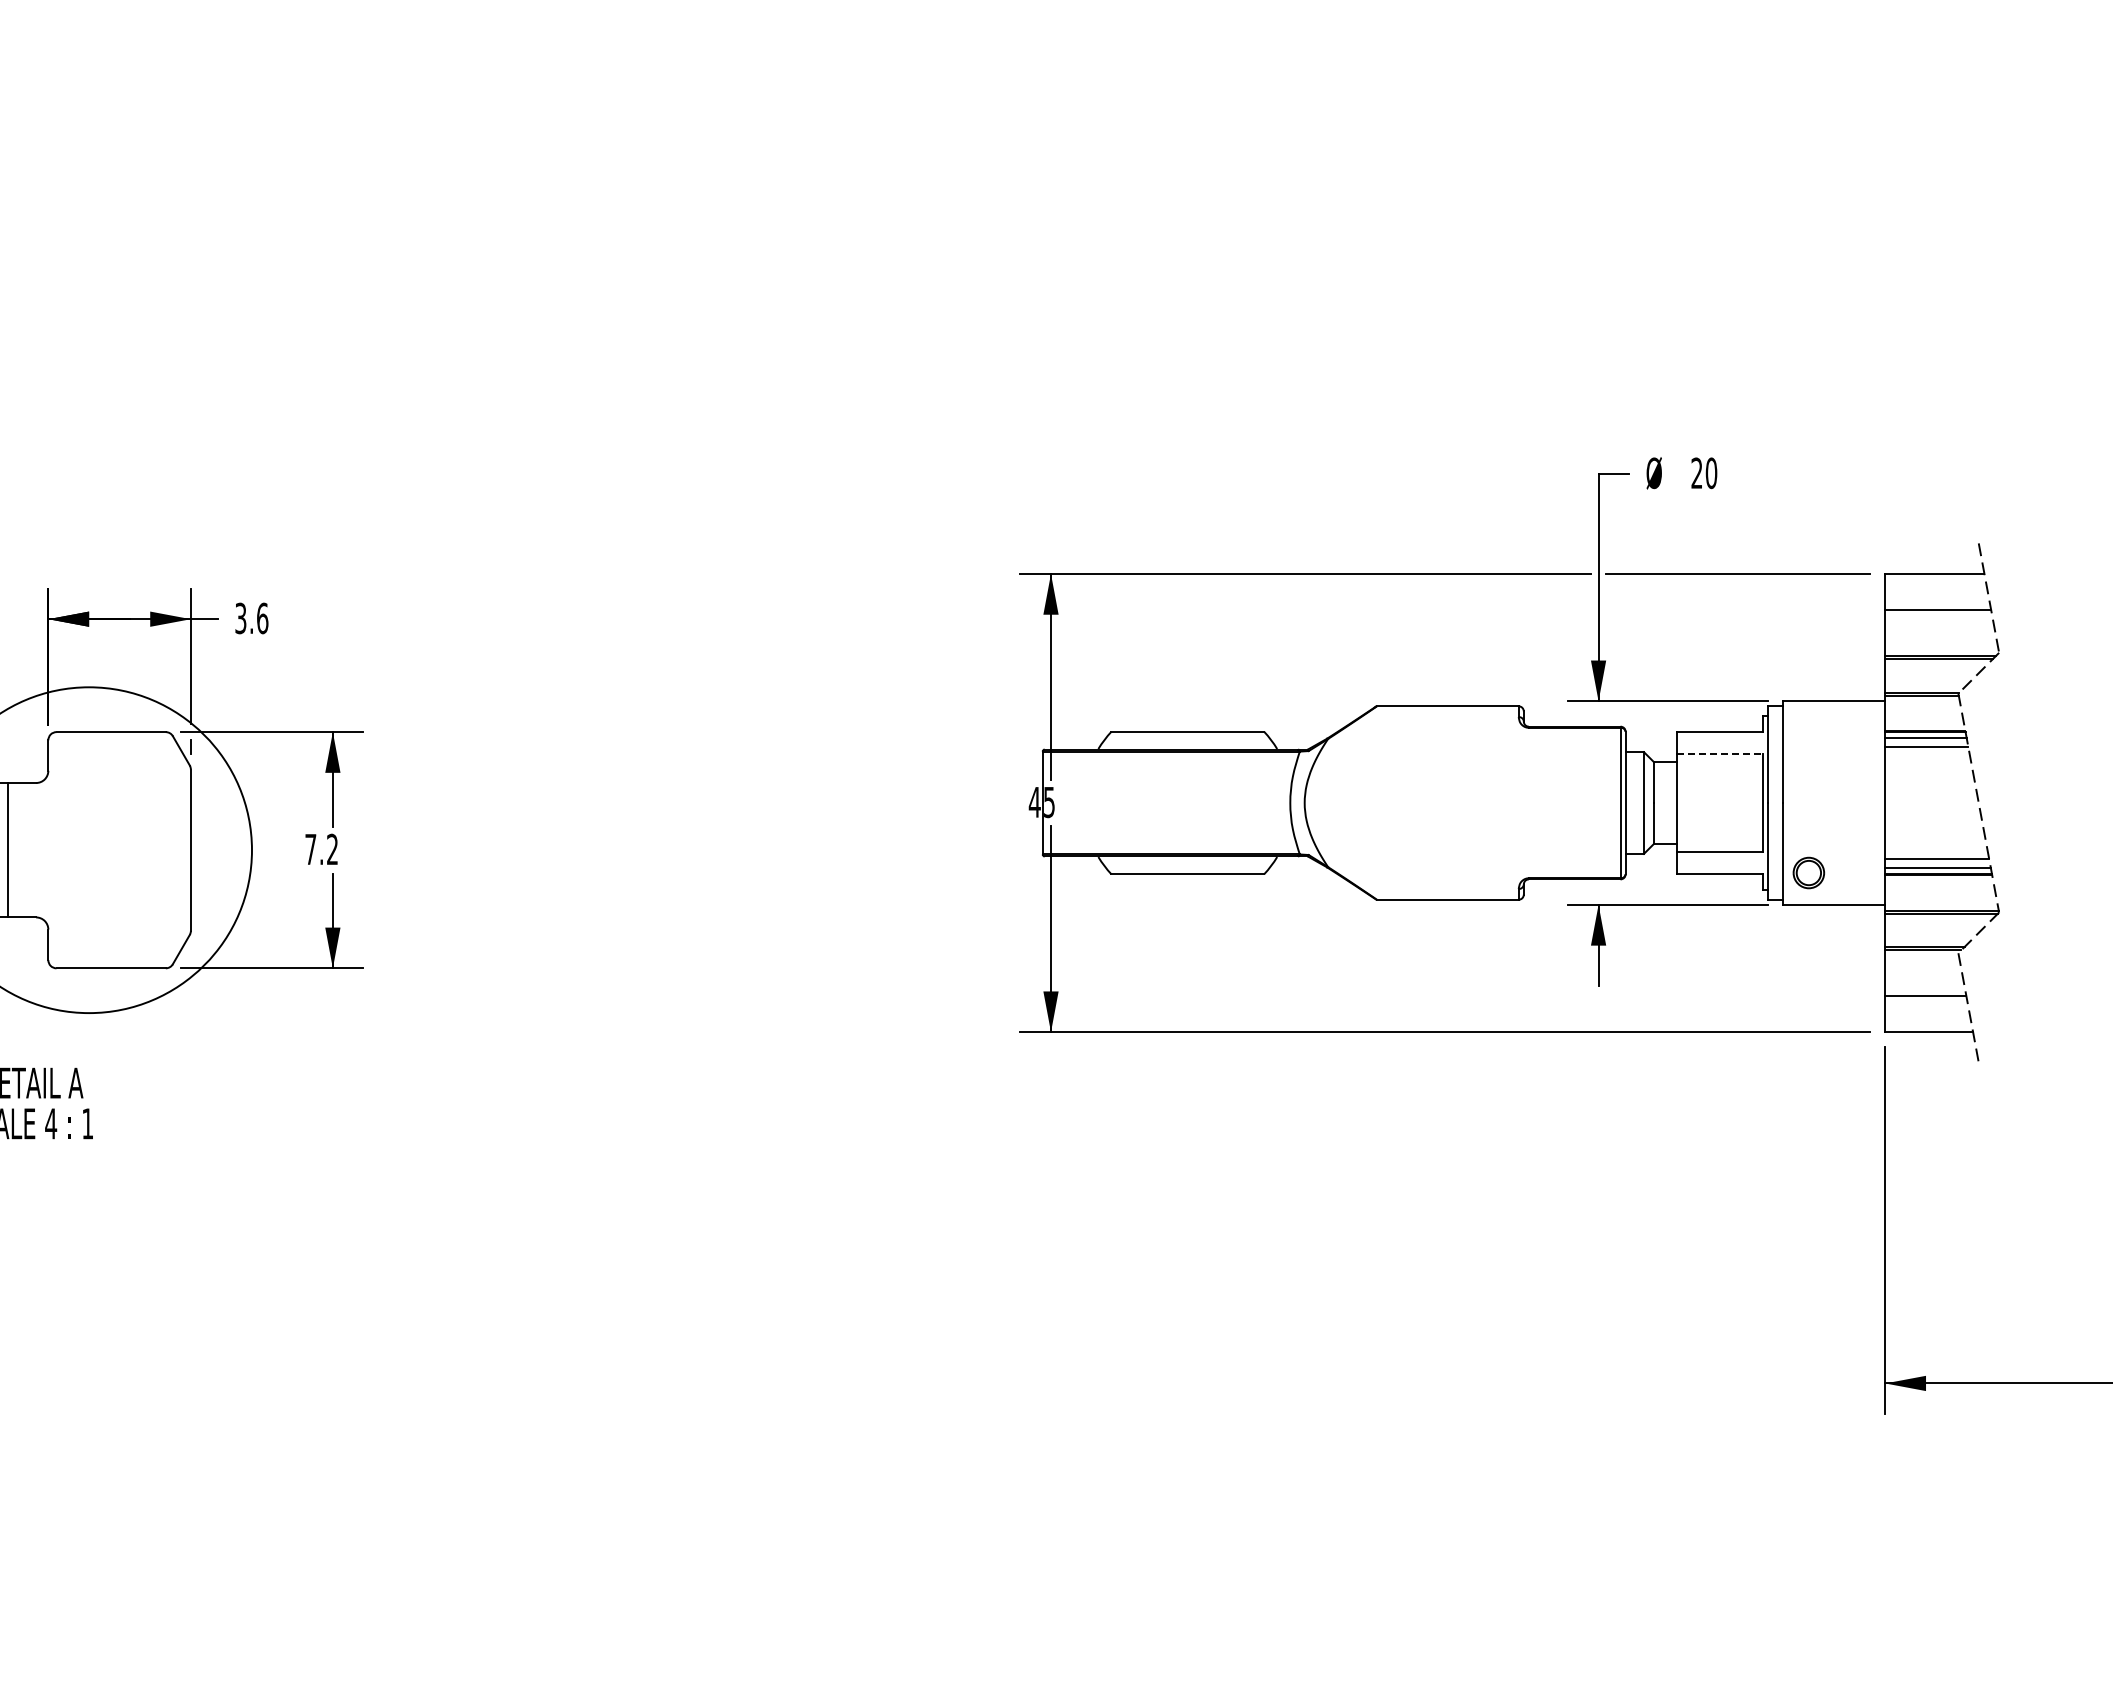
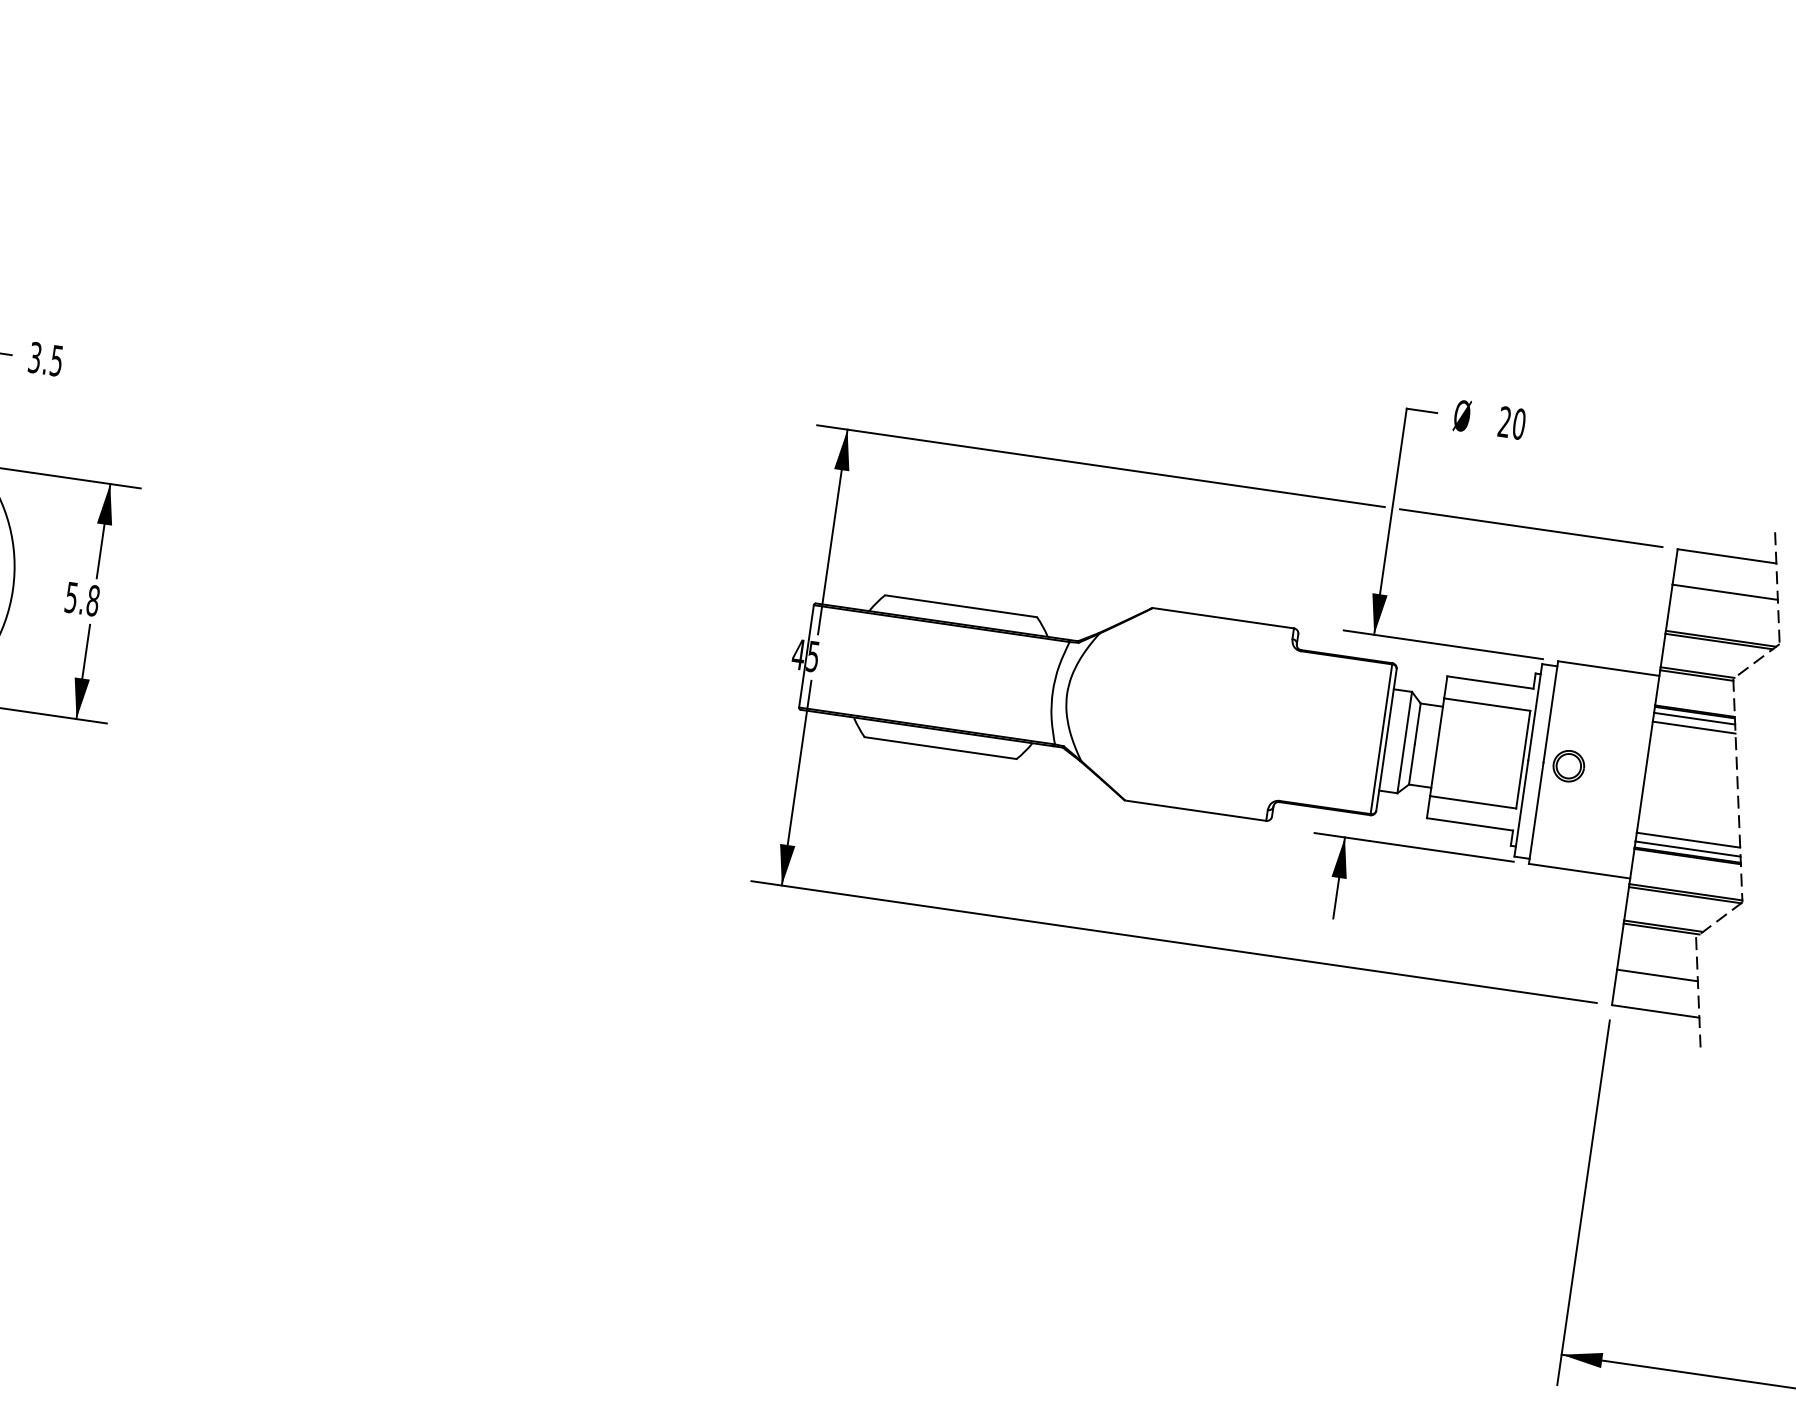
text: (262, 618) -> (56, 360), 3.6 -> 3.5
line: (1720, 753) -> (1488, 704), dashed -> solid
text: (321, 849) -> (82, 599), 7.2 -> 5.8
part: (1808, 872) -> (1568, 765), moved

